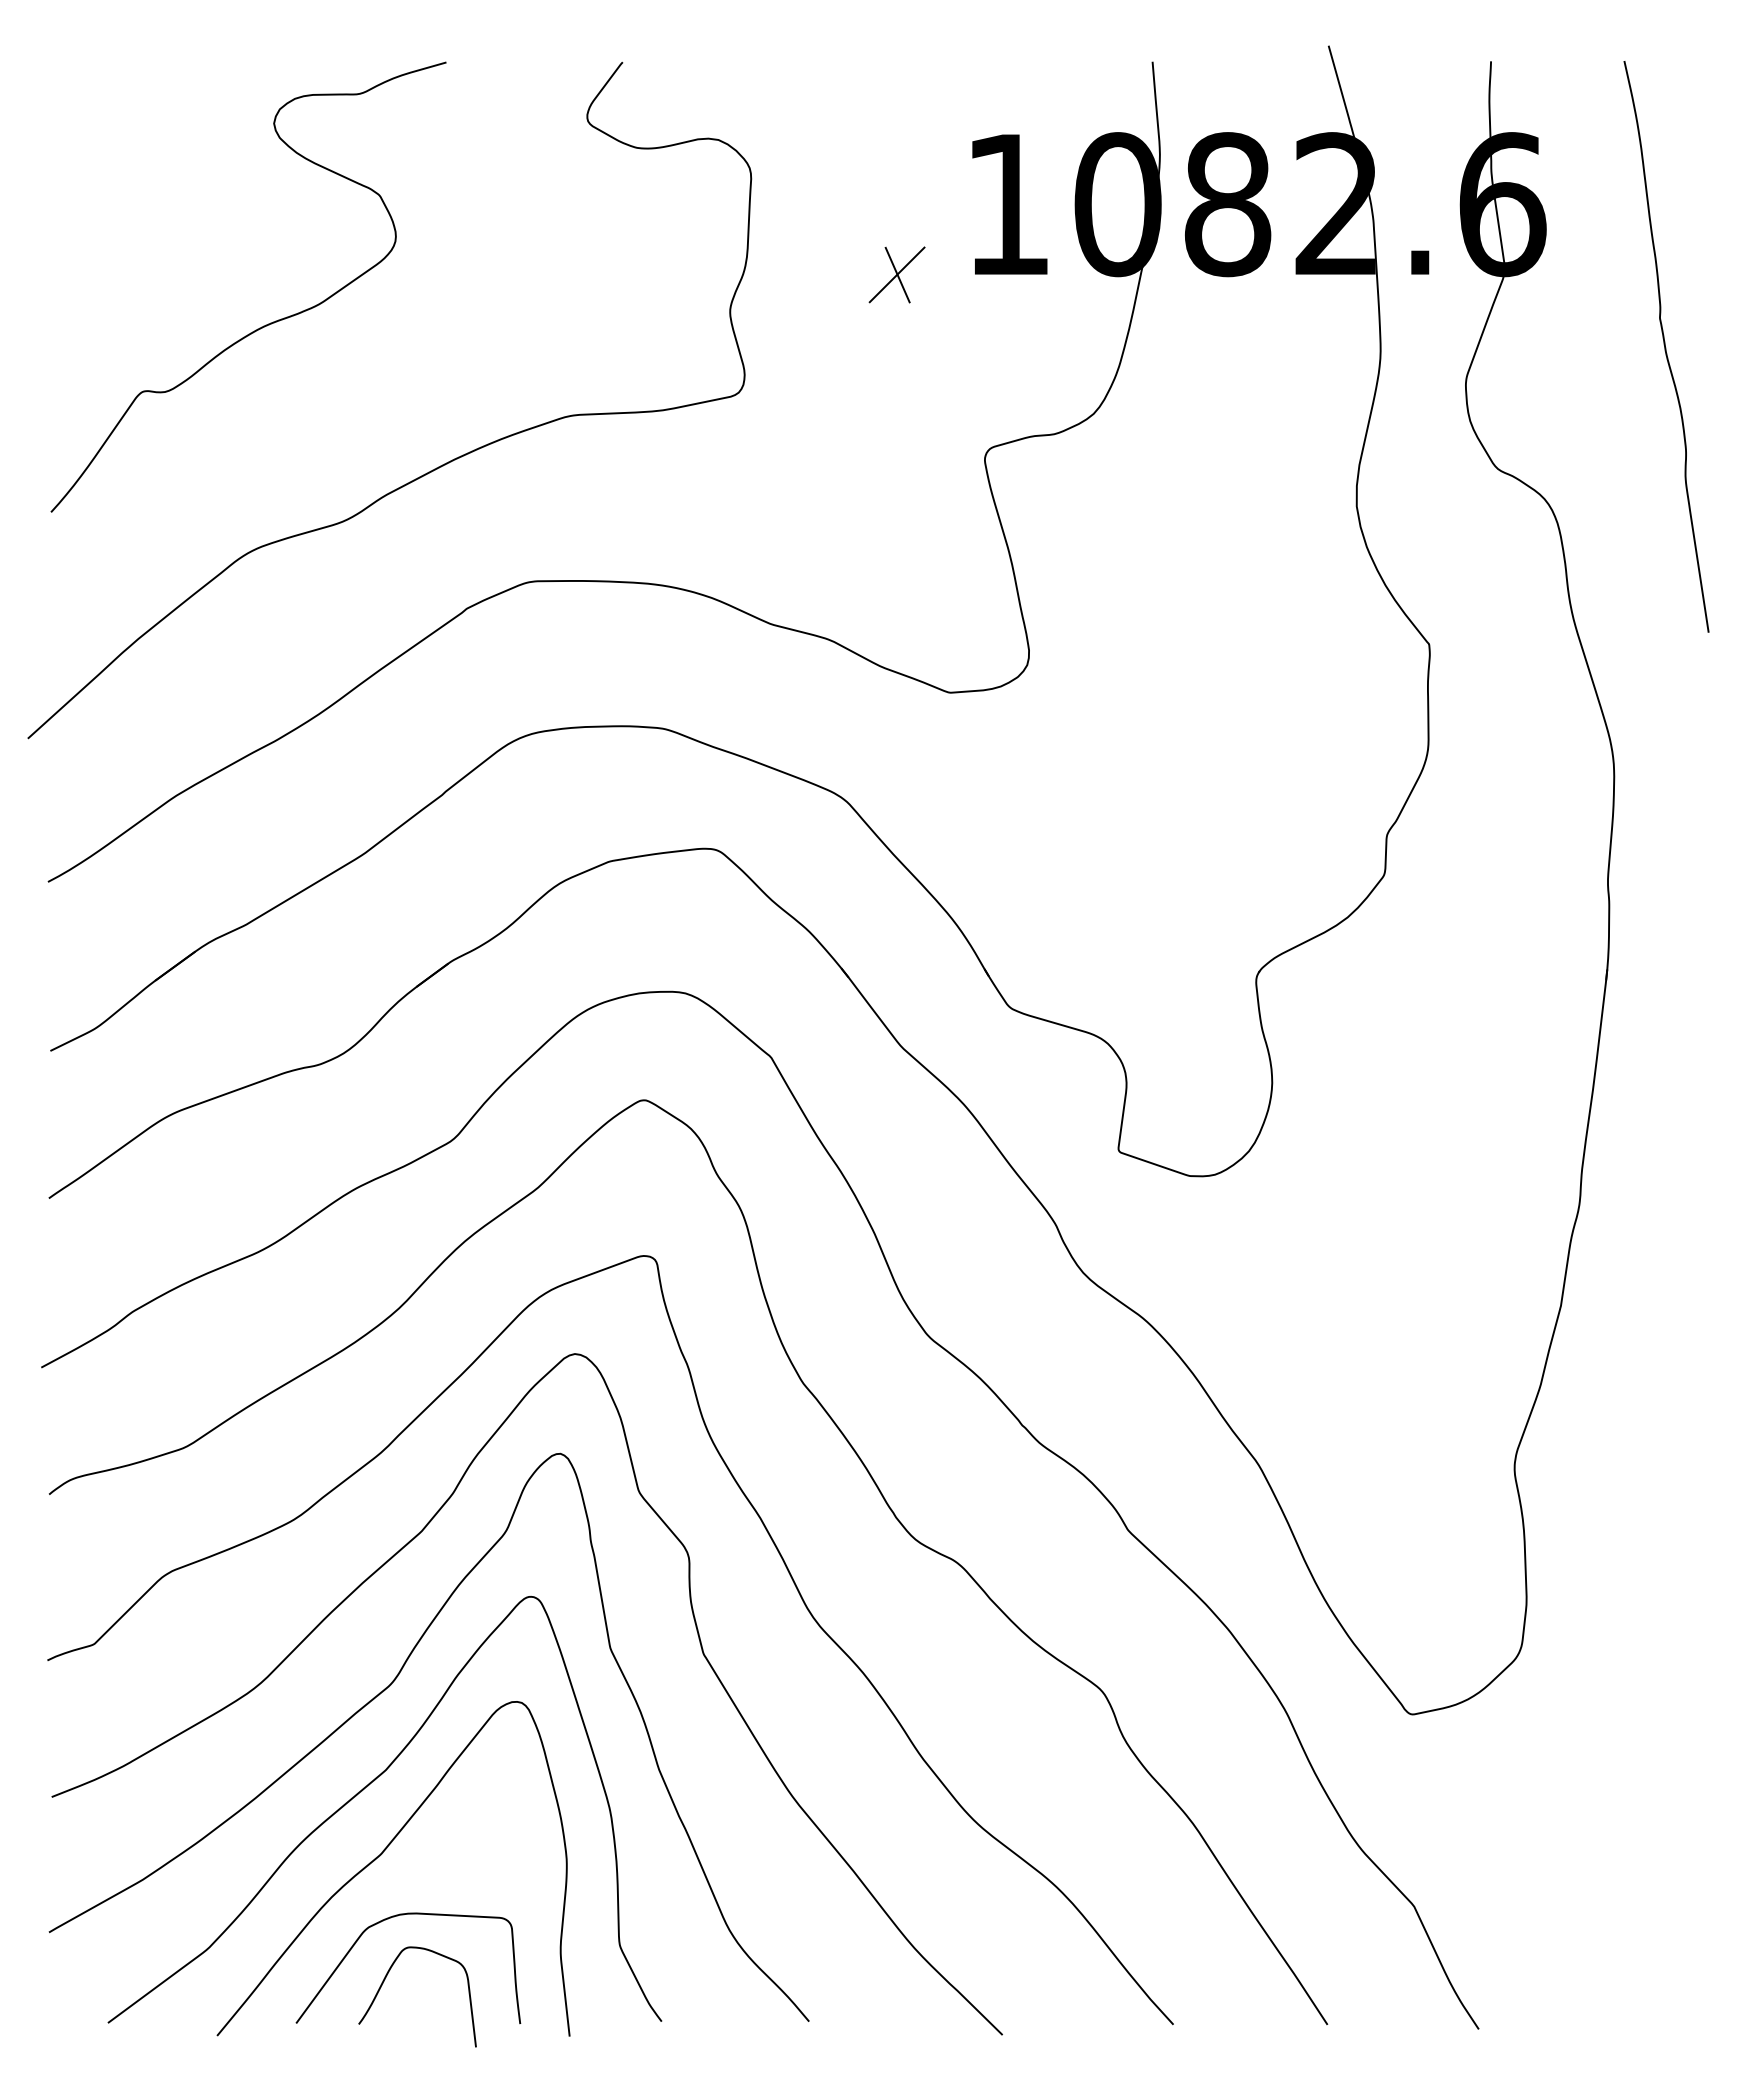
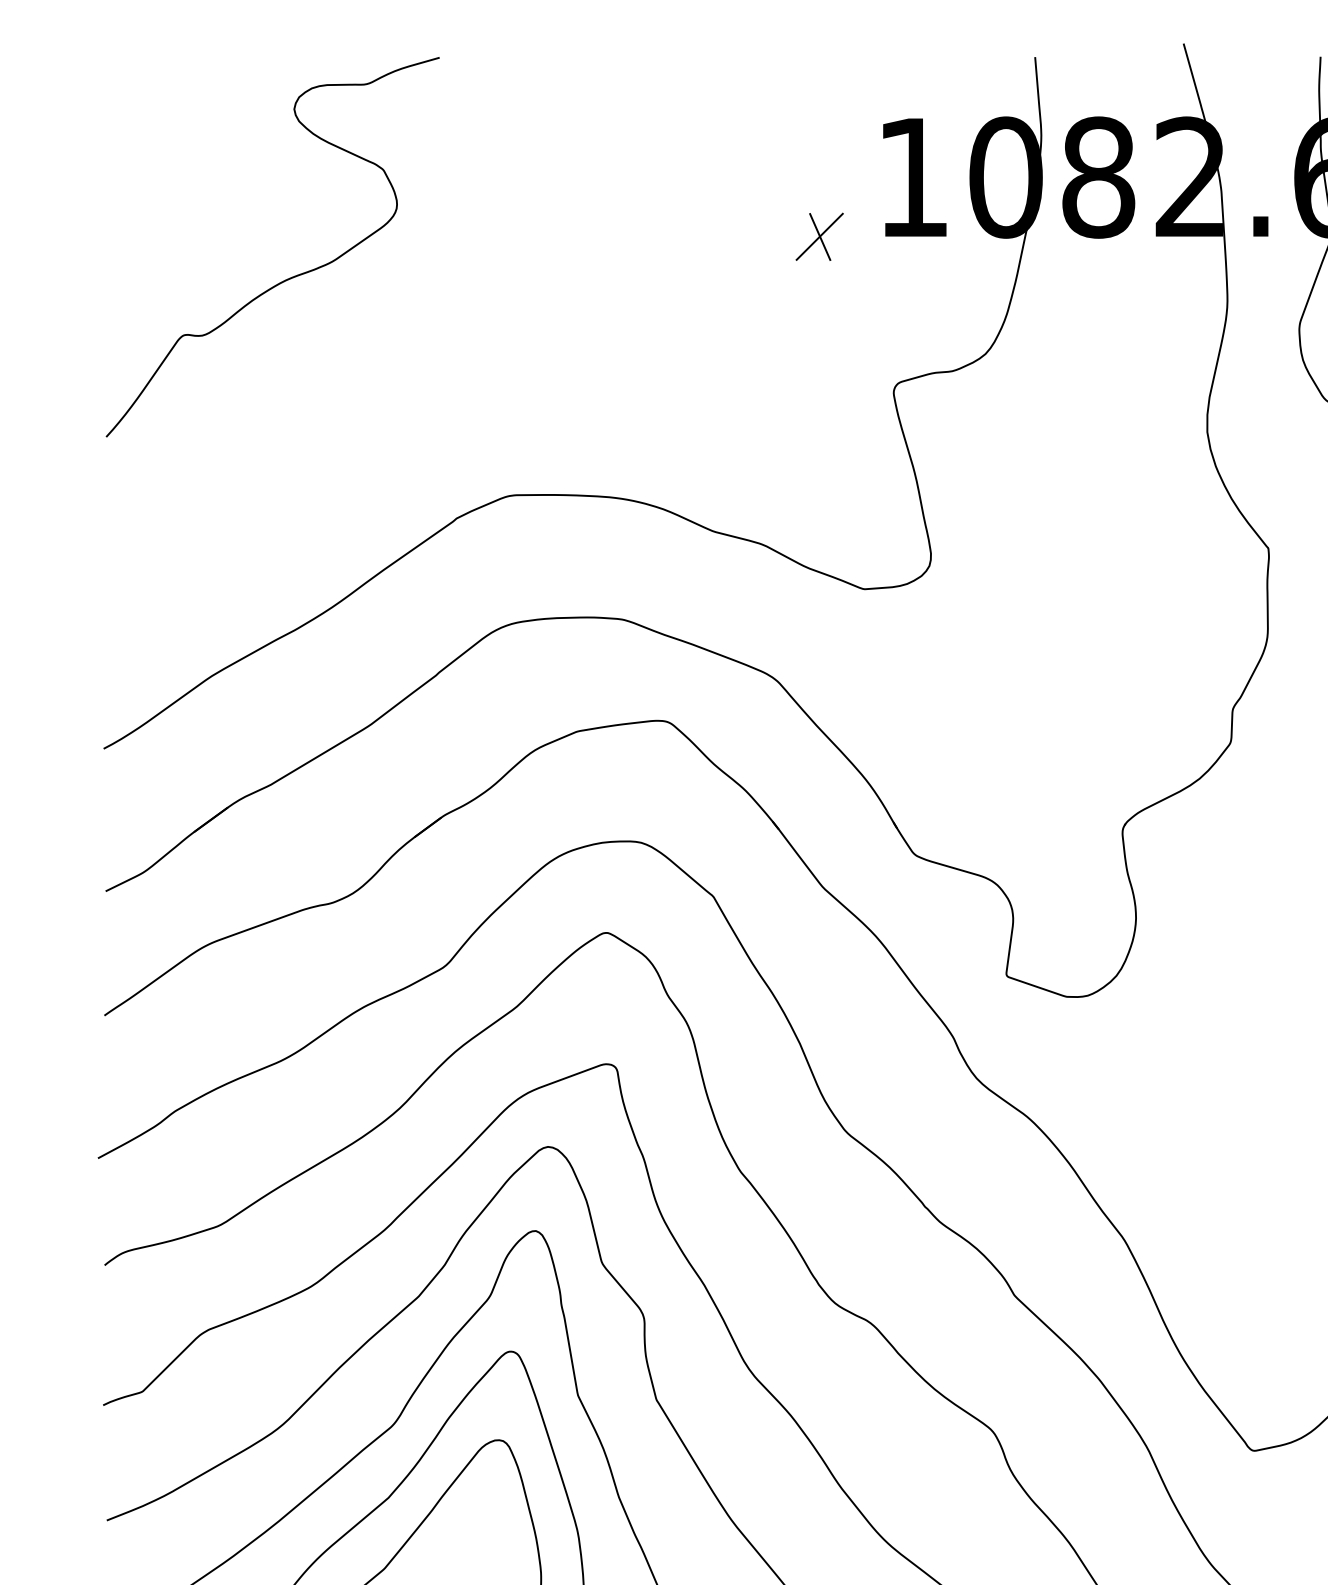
curve: (428, 471) -> (424, 402), removed

